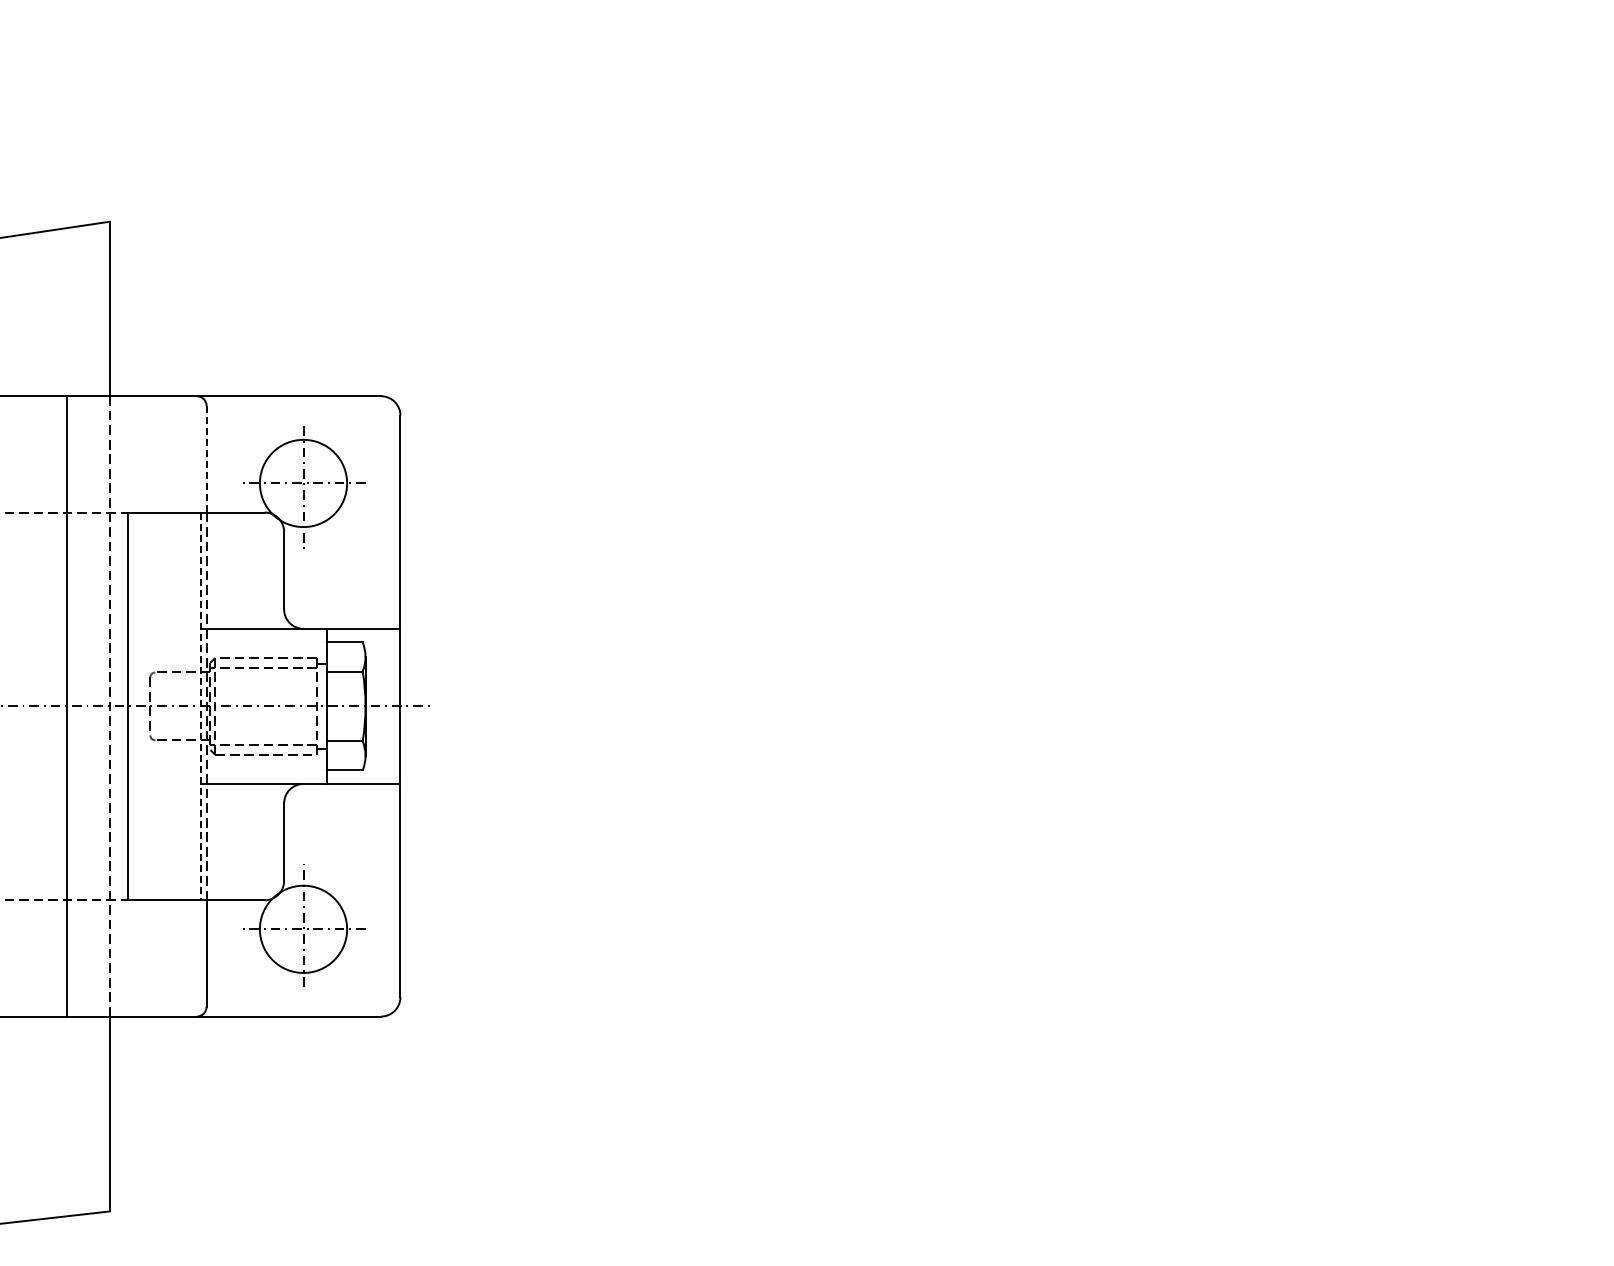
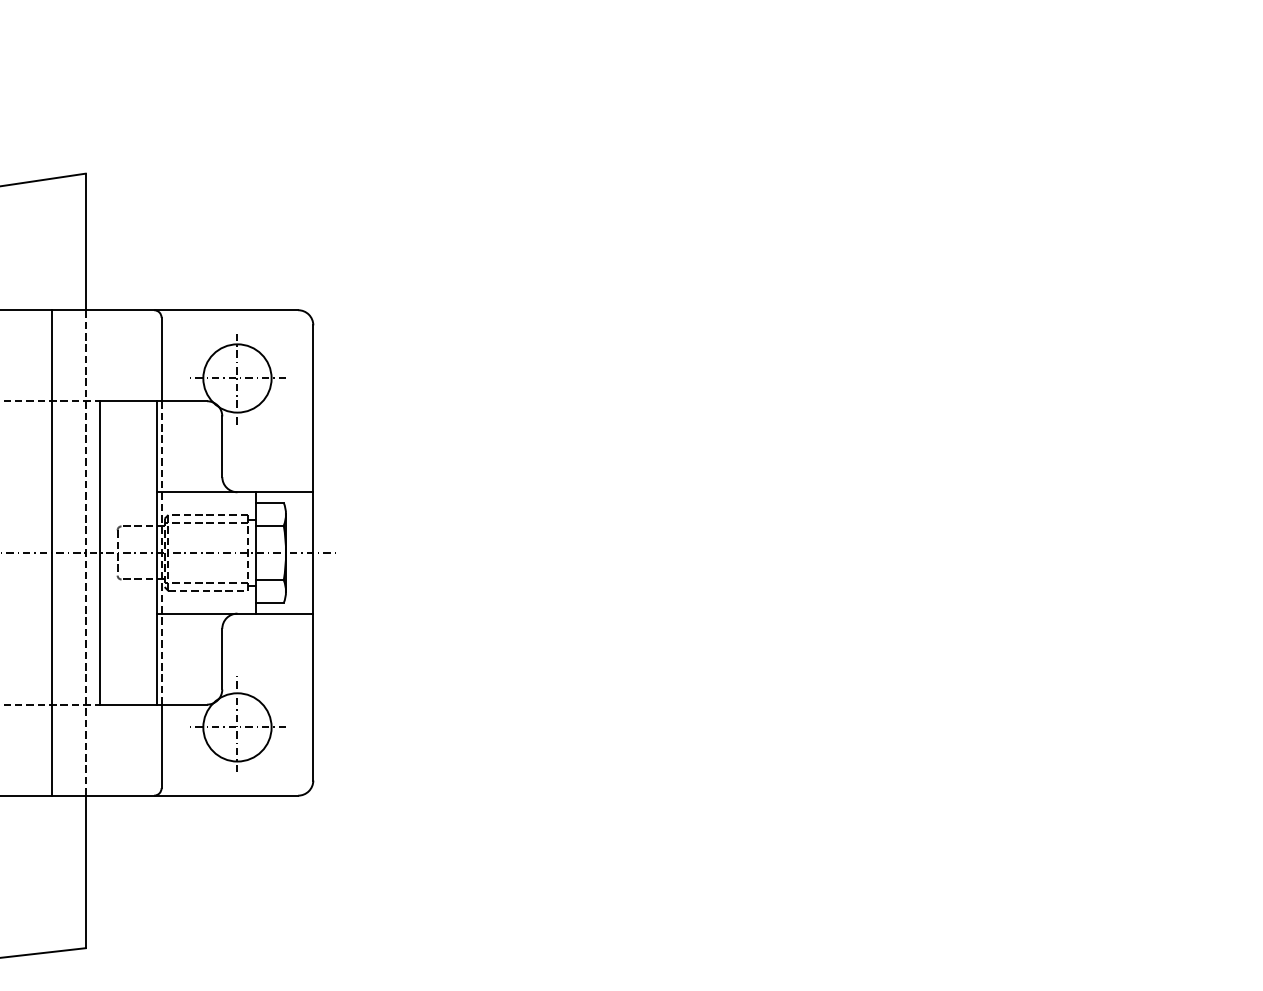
line: (206, 459) -> (161, 359), dashed -> solid
line: (200, 706) -> (156, 553), dashed -> solid

